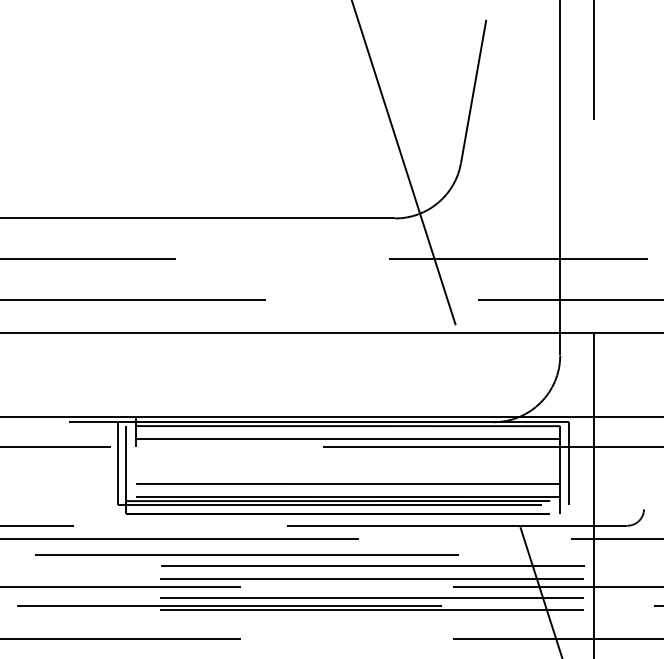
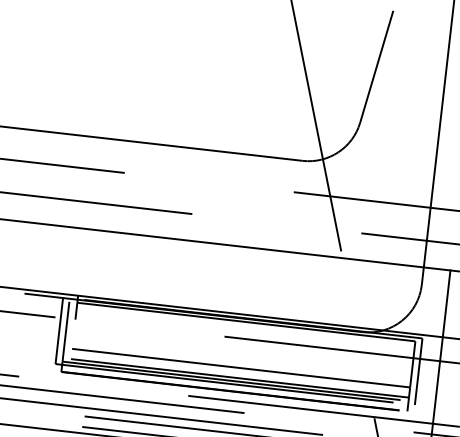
line: (343, 439) -> (241, 332), removed

